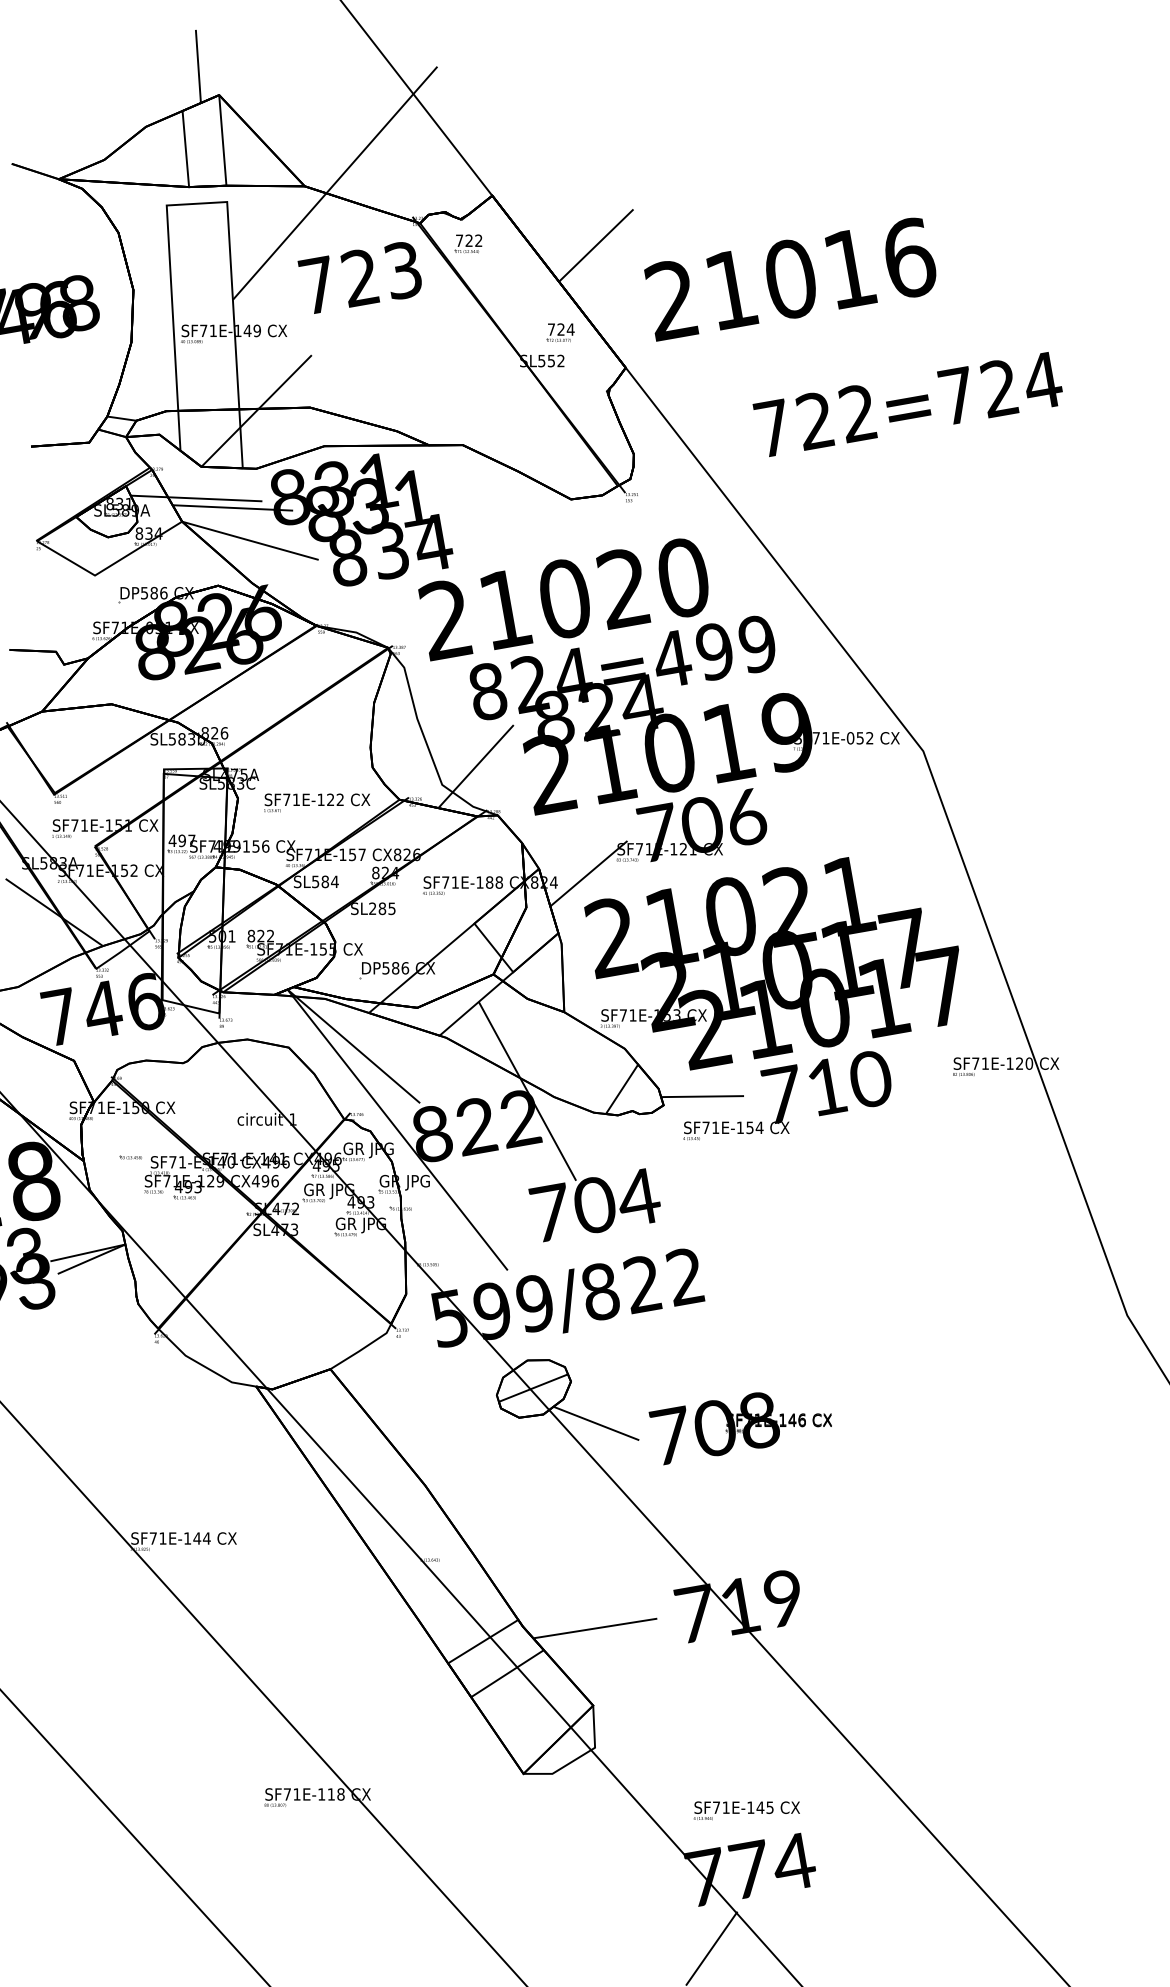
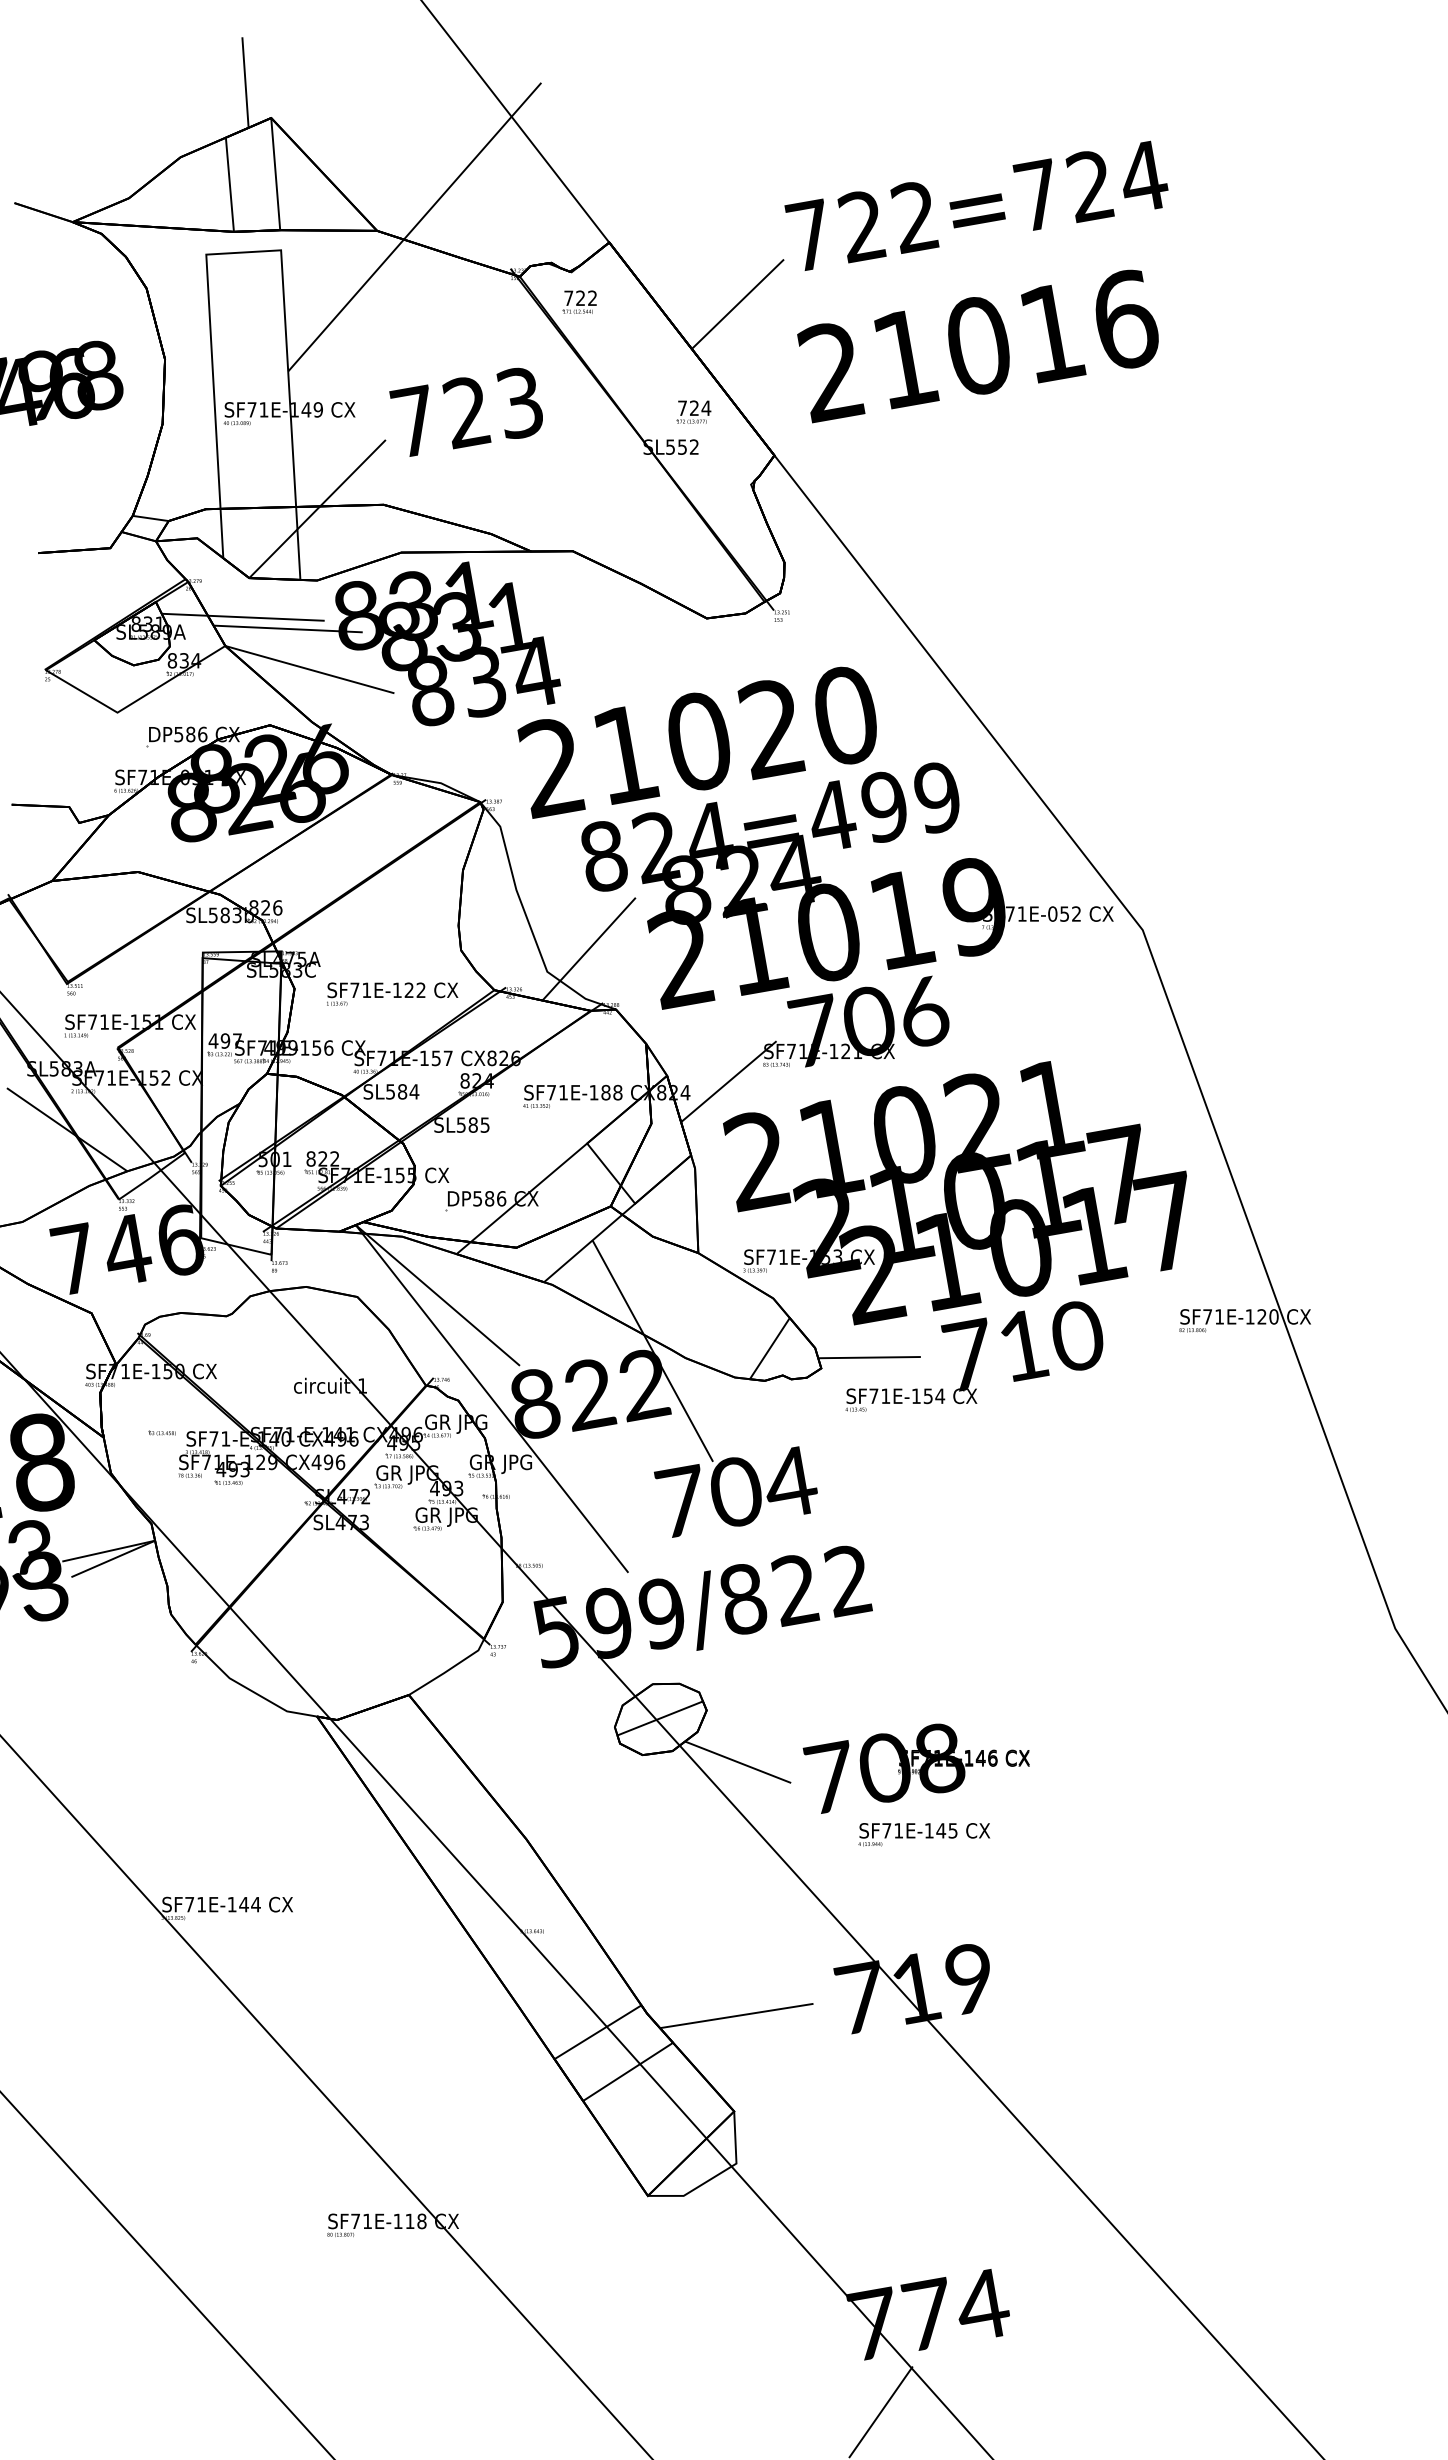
text: (359, 277) -> (465, 411), moved
text: (907, 404) -> (976, 205), moved
text: (372, 908) -> (460, 1124), SL285 -> SL585
text: (746, 1810) -> (924, 1834), moved

